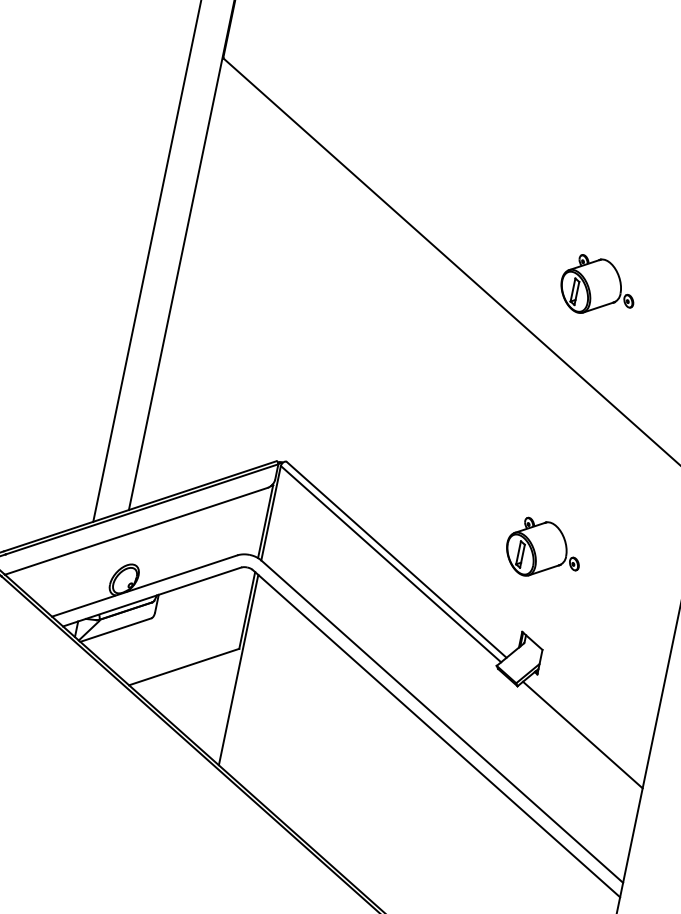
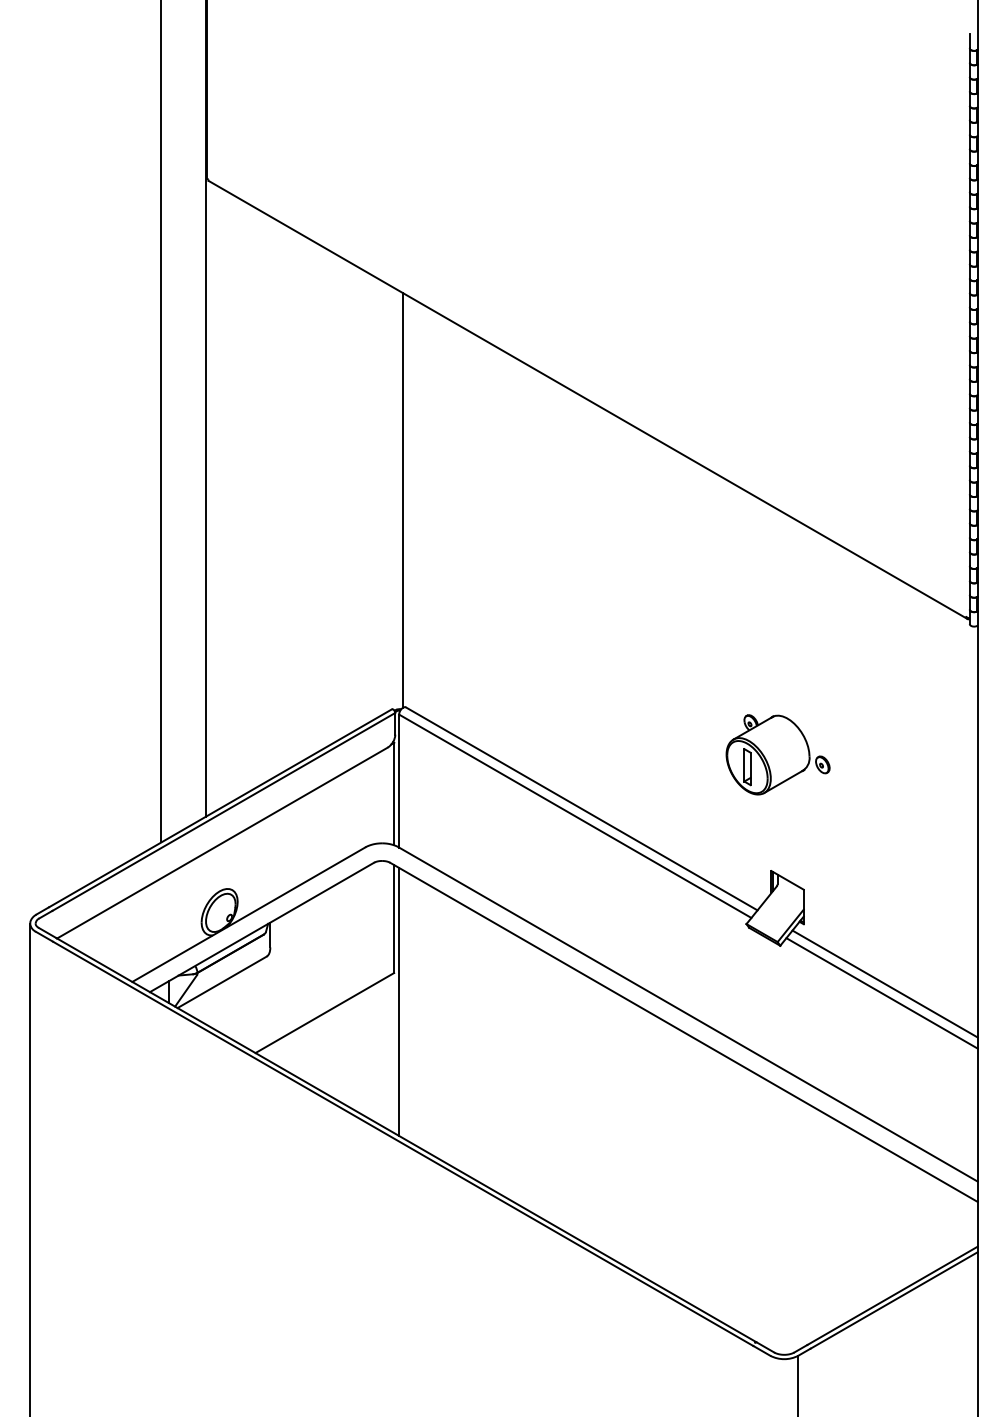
part: (598, 287) -> (777, 384), removed
line: (314, 313) -> (402, 499), added
line: (586, 728) -> (884, 983), added

